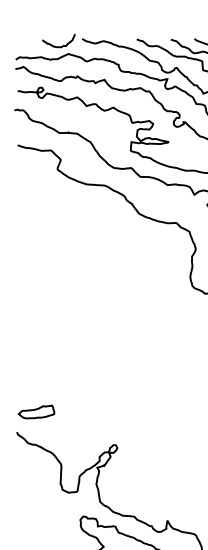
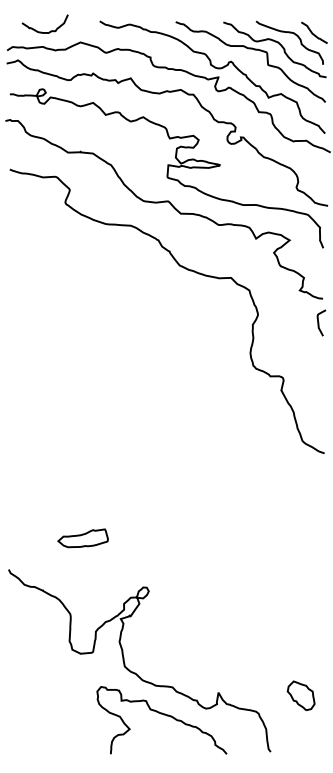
curve: (56, 46) -> (41, 31), moved
part: (36, 412) -> (82, 538), moved

